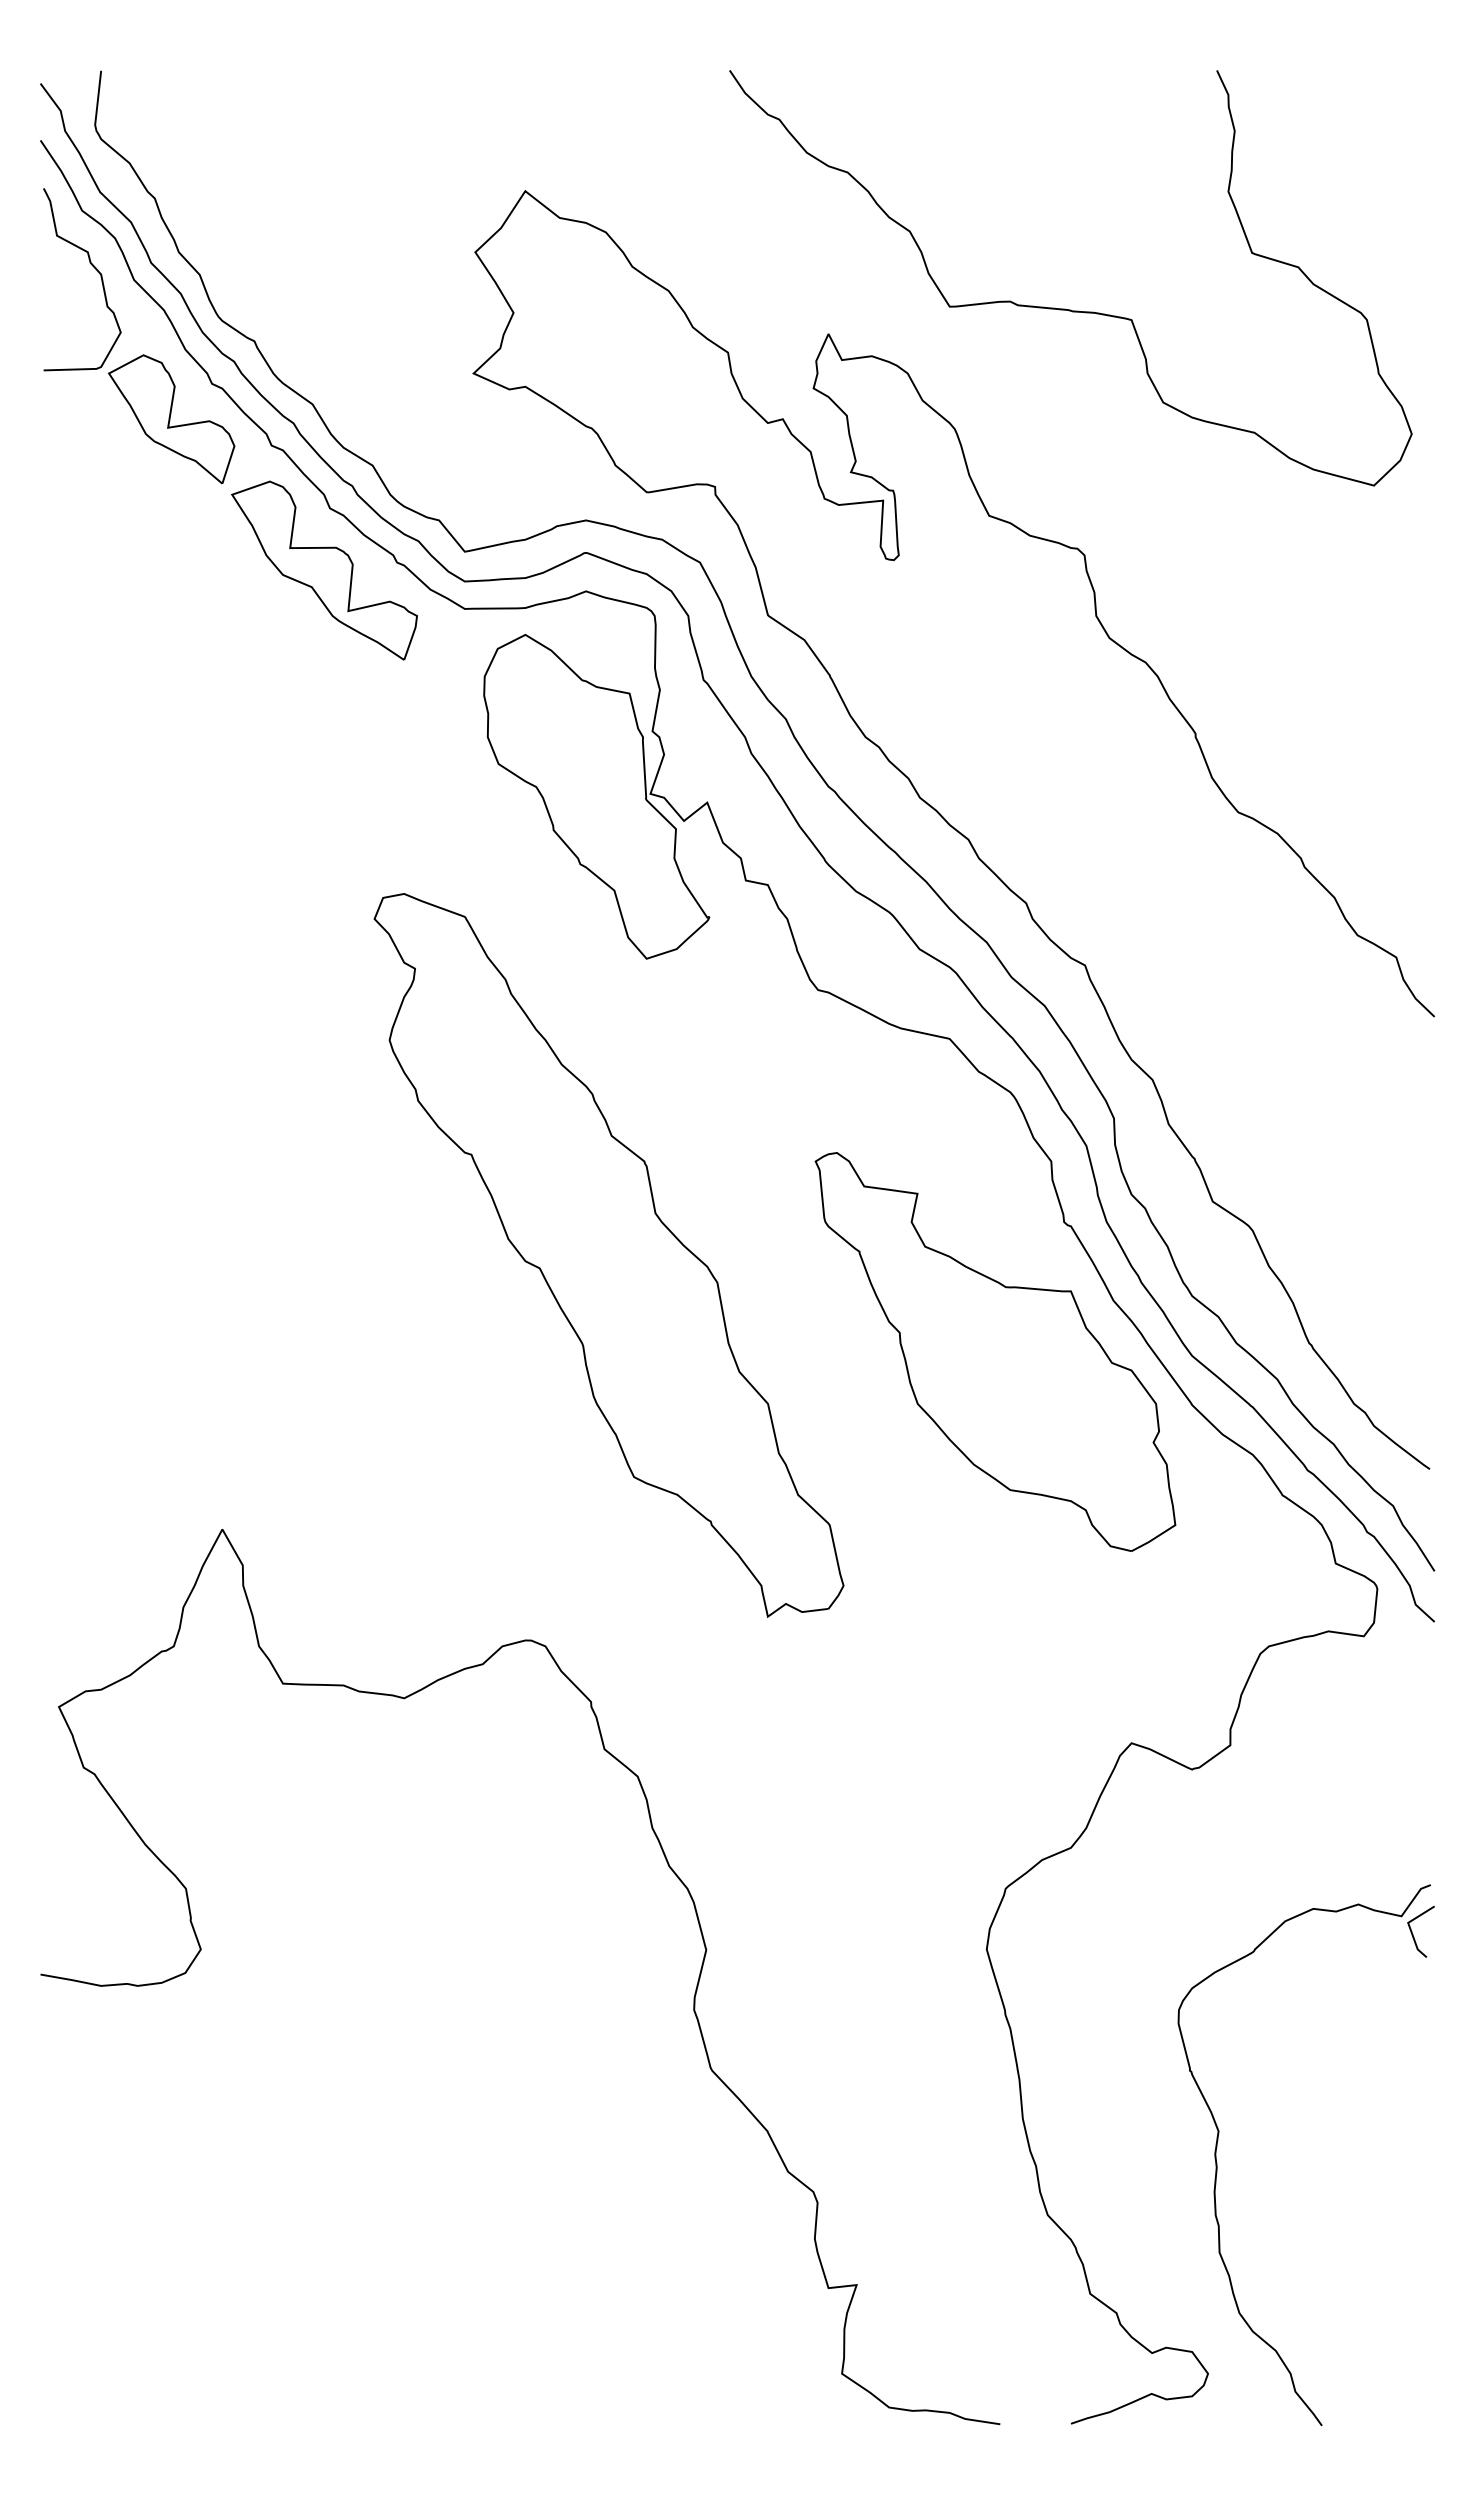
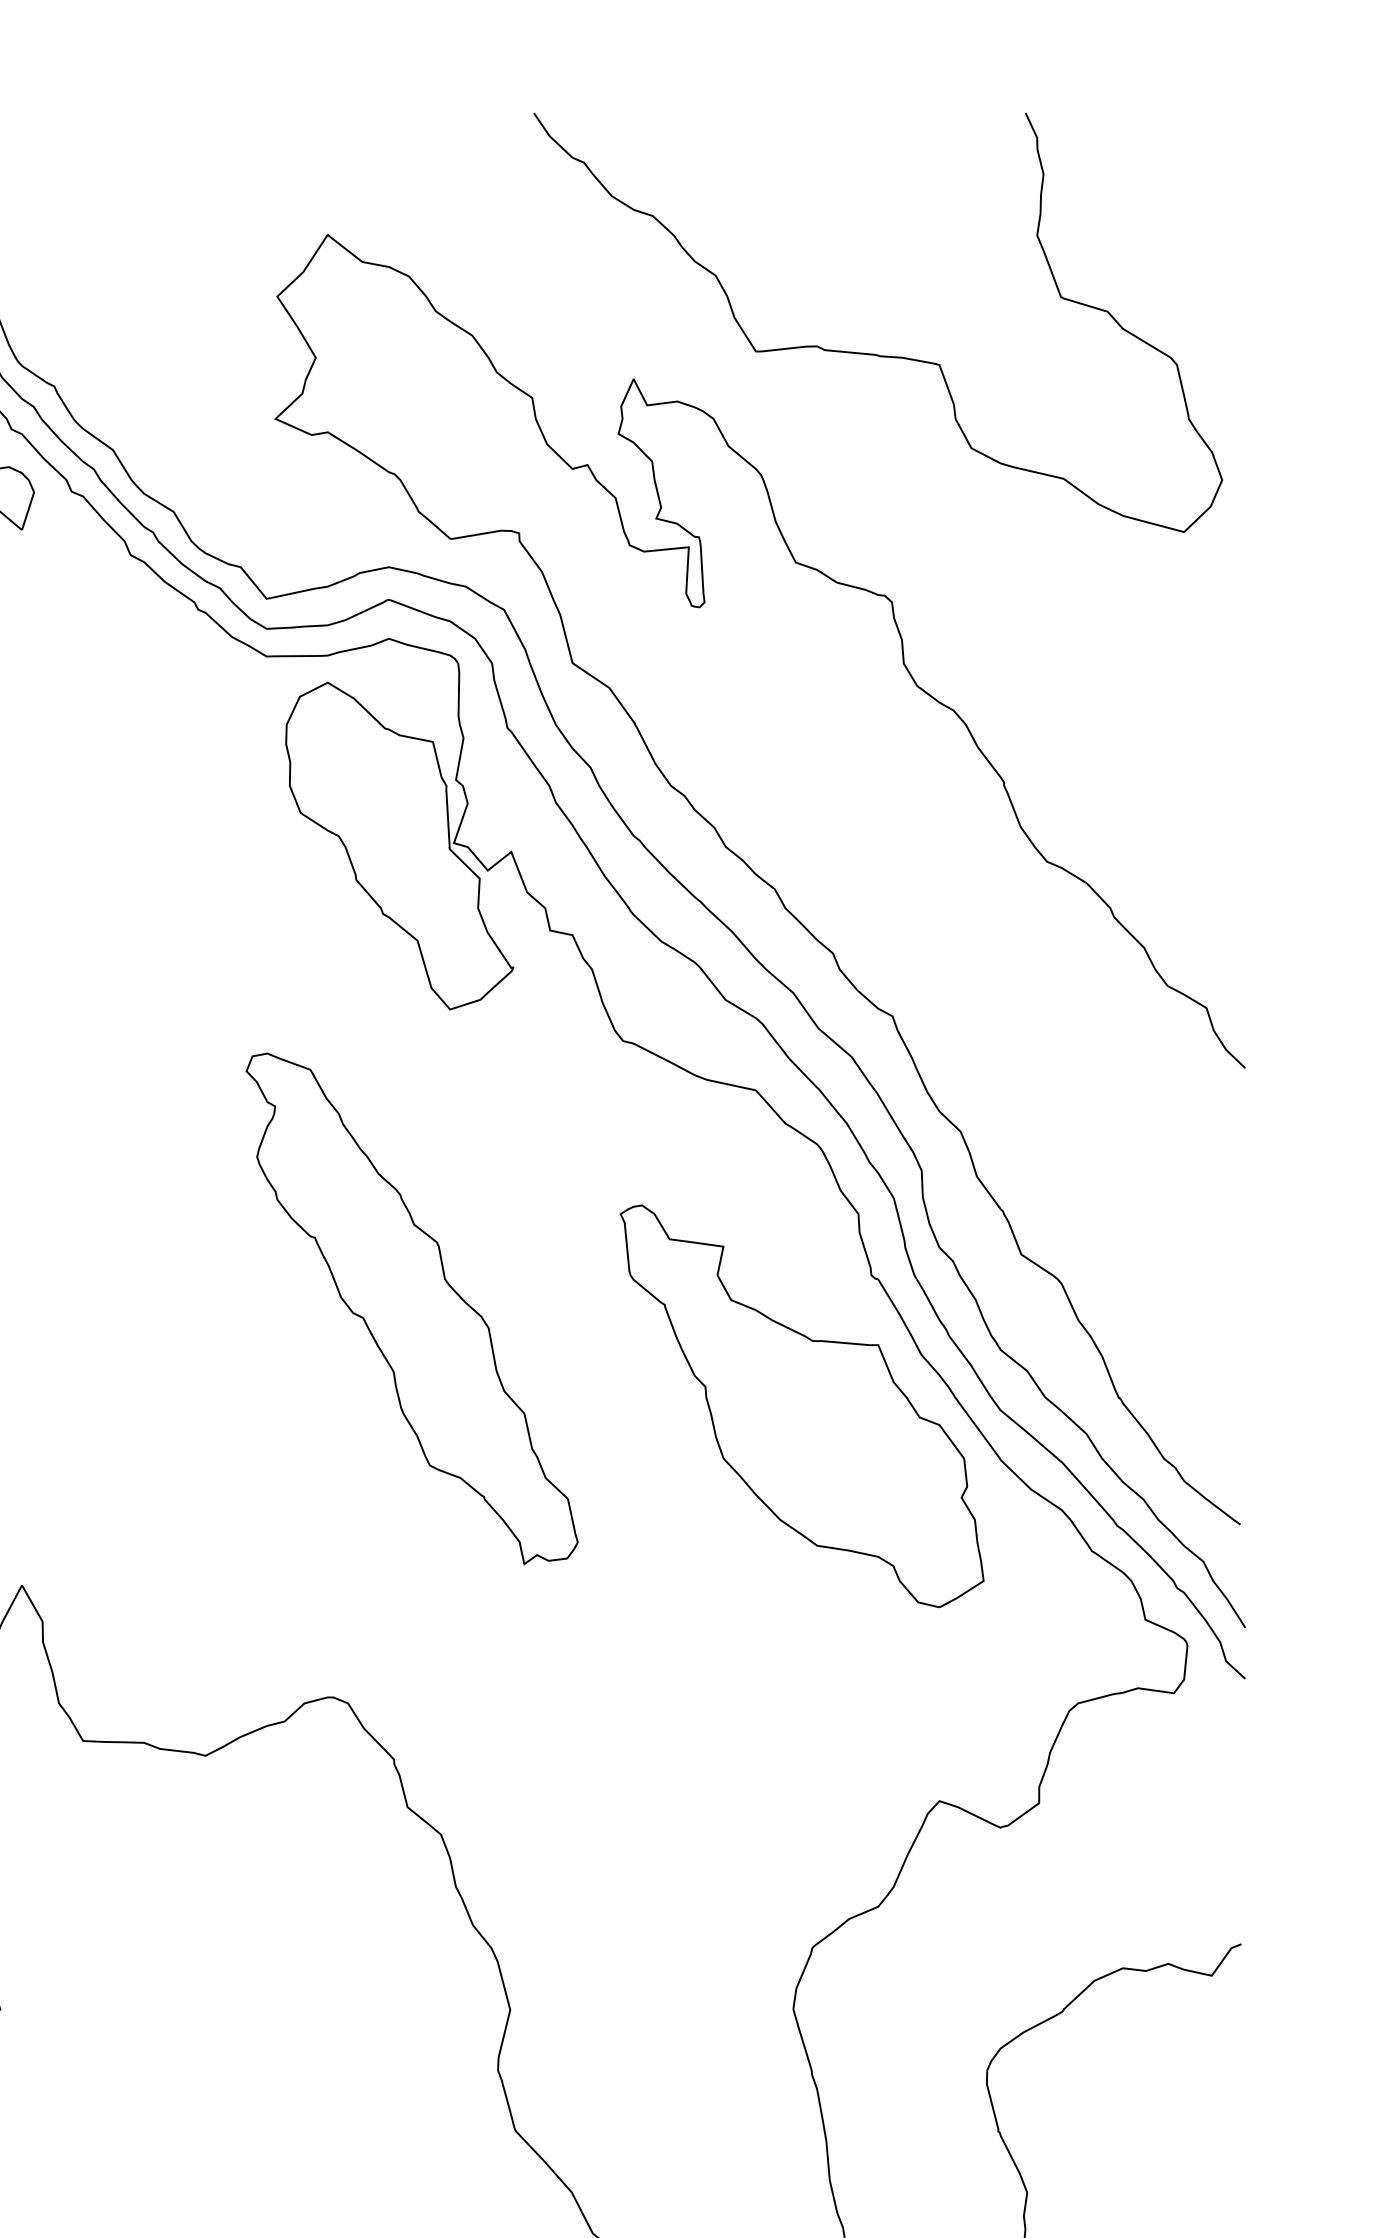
part: (324, 570) -> (125, 617), removed
part: (608, 1255) -> (411, 1308), size x0.7
line: (1413, 1934) -> (1223, 1994), removed

